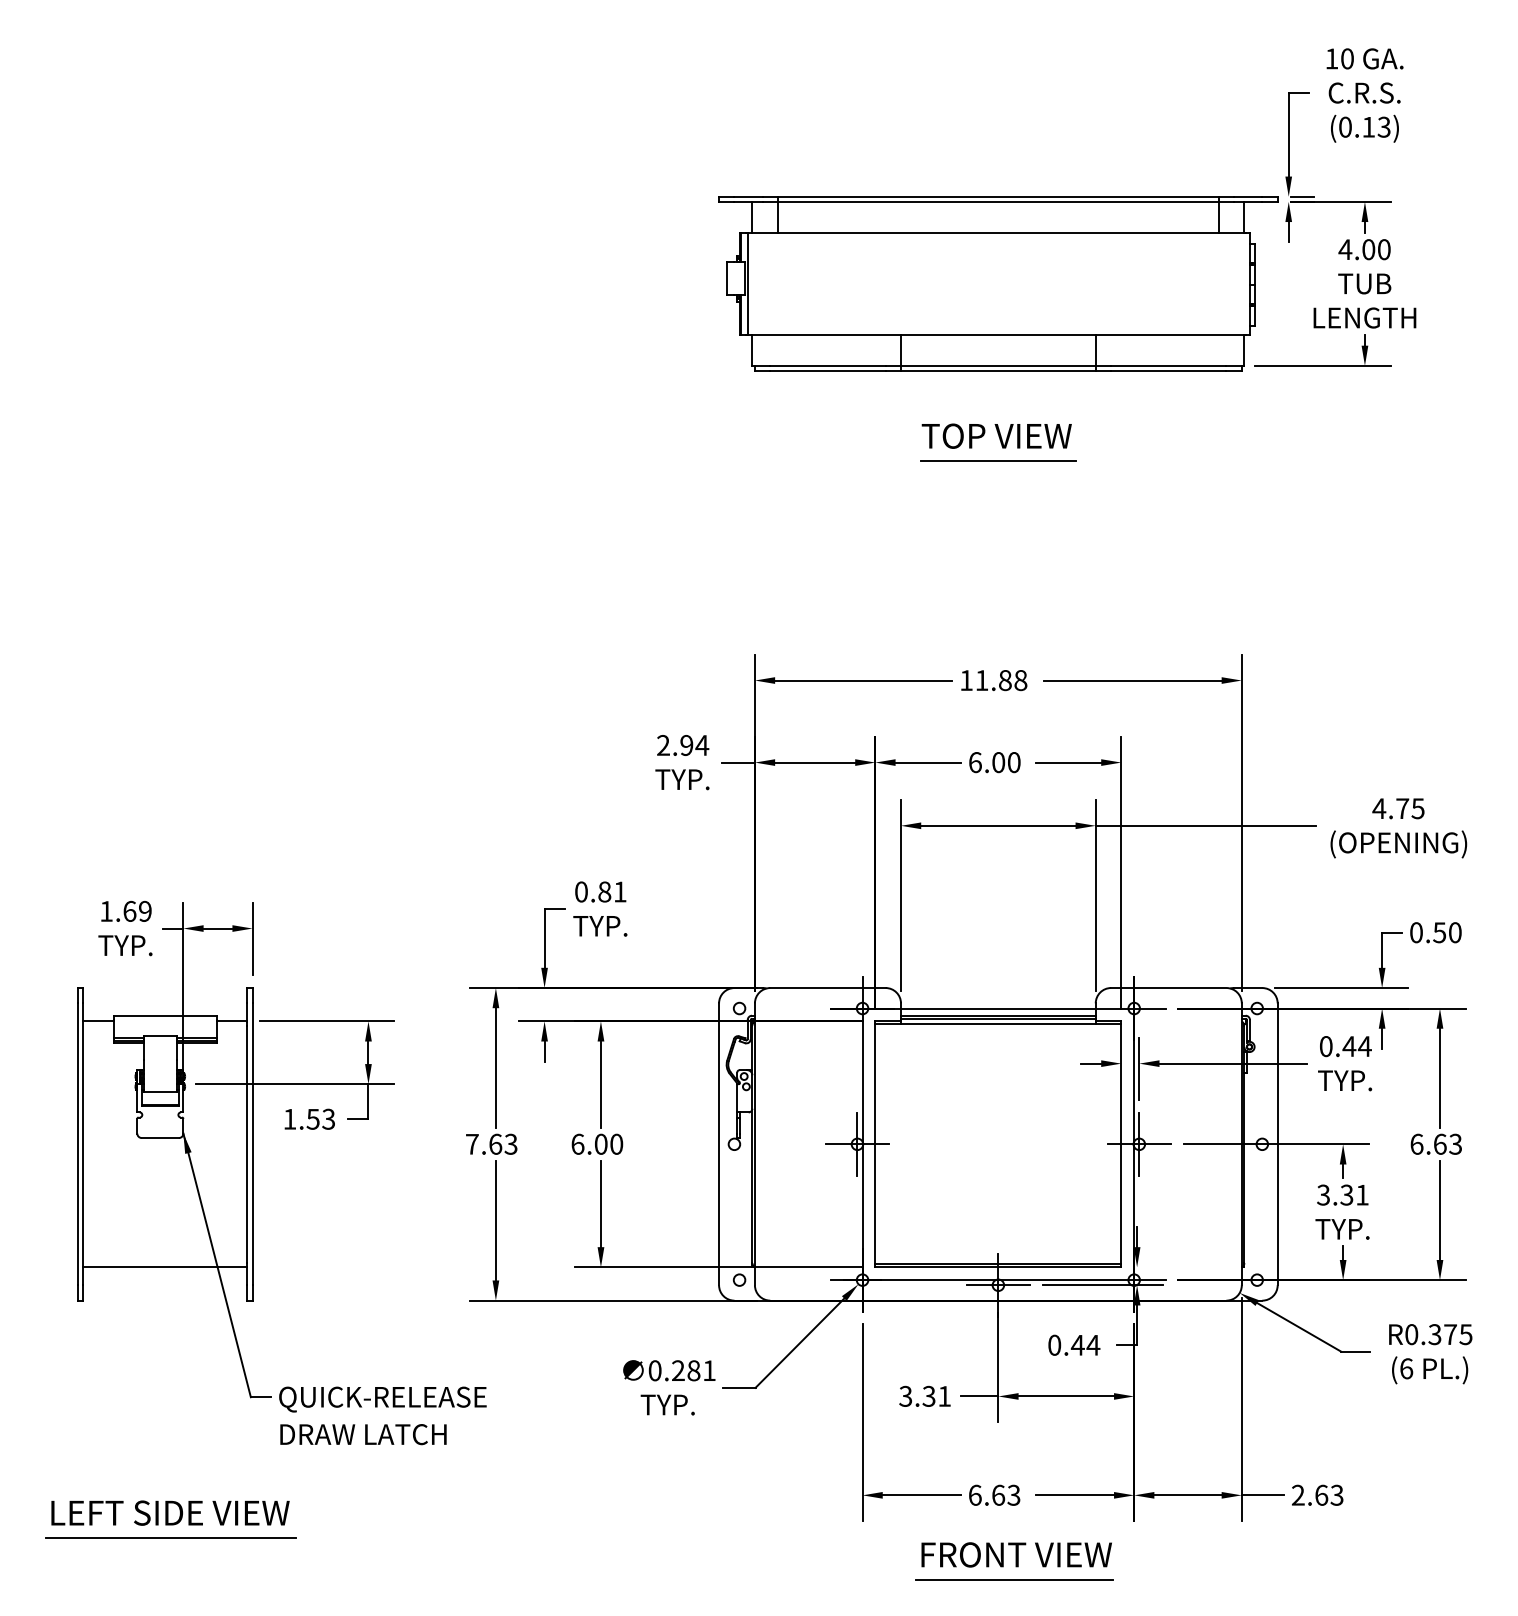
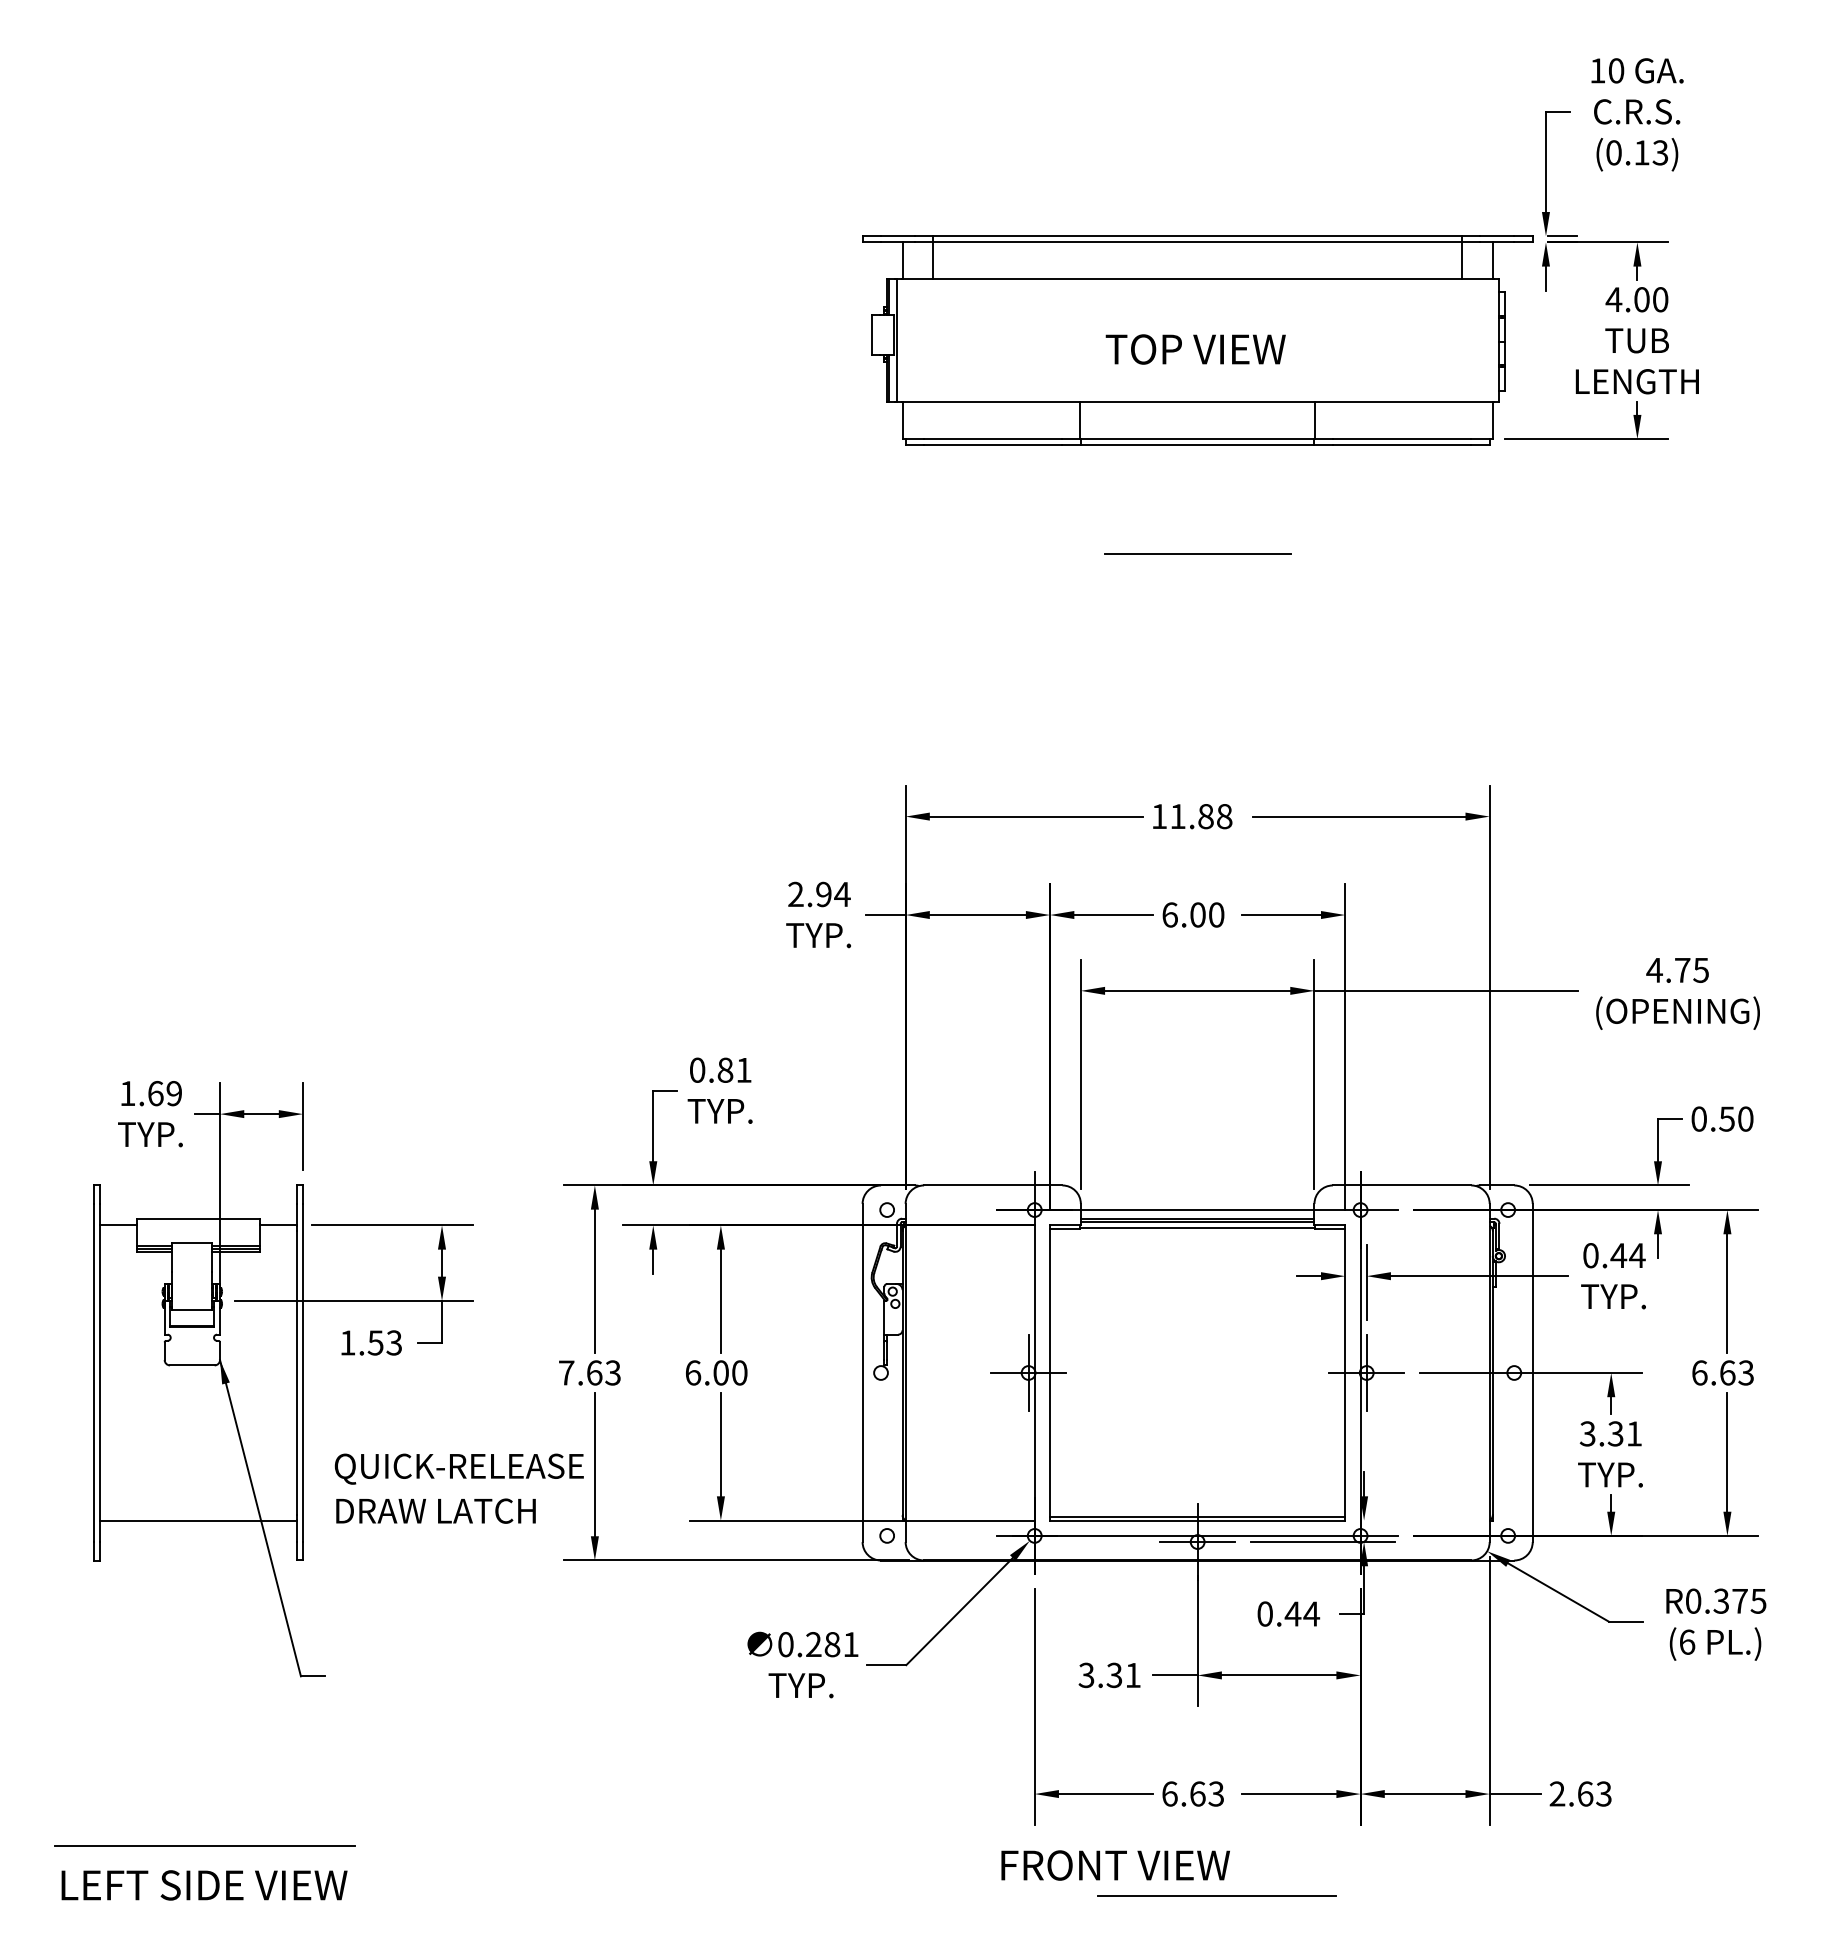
text: (996, 436) -> (1195, 349), moved
text: (382, 1415) -> (458, 1488), moved
text: (170, 1513) -> (204, 1885), moved
text: (1016, 1554) -> (1115, 1865), moved

